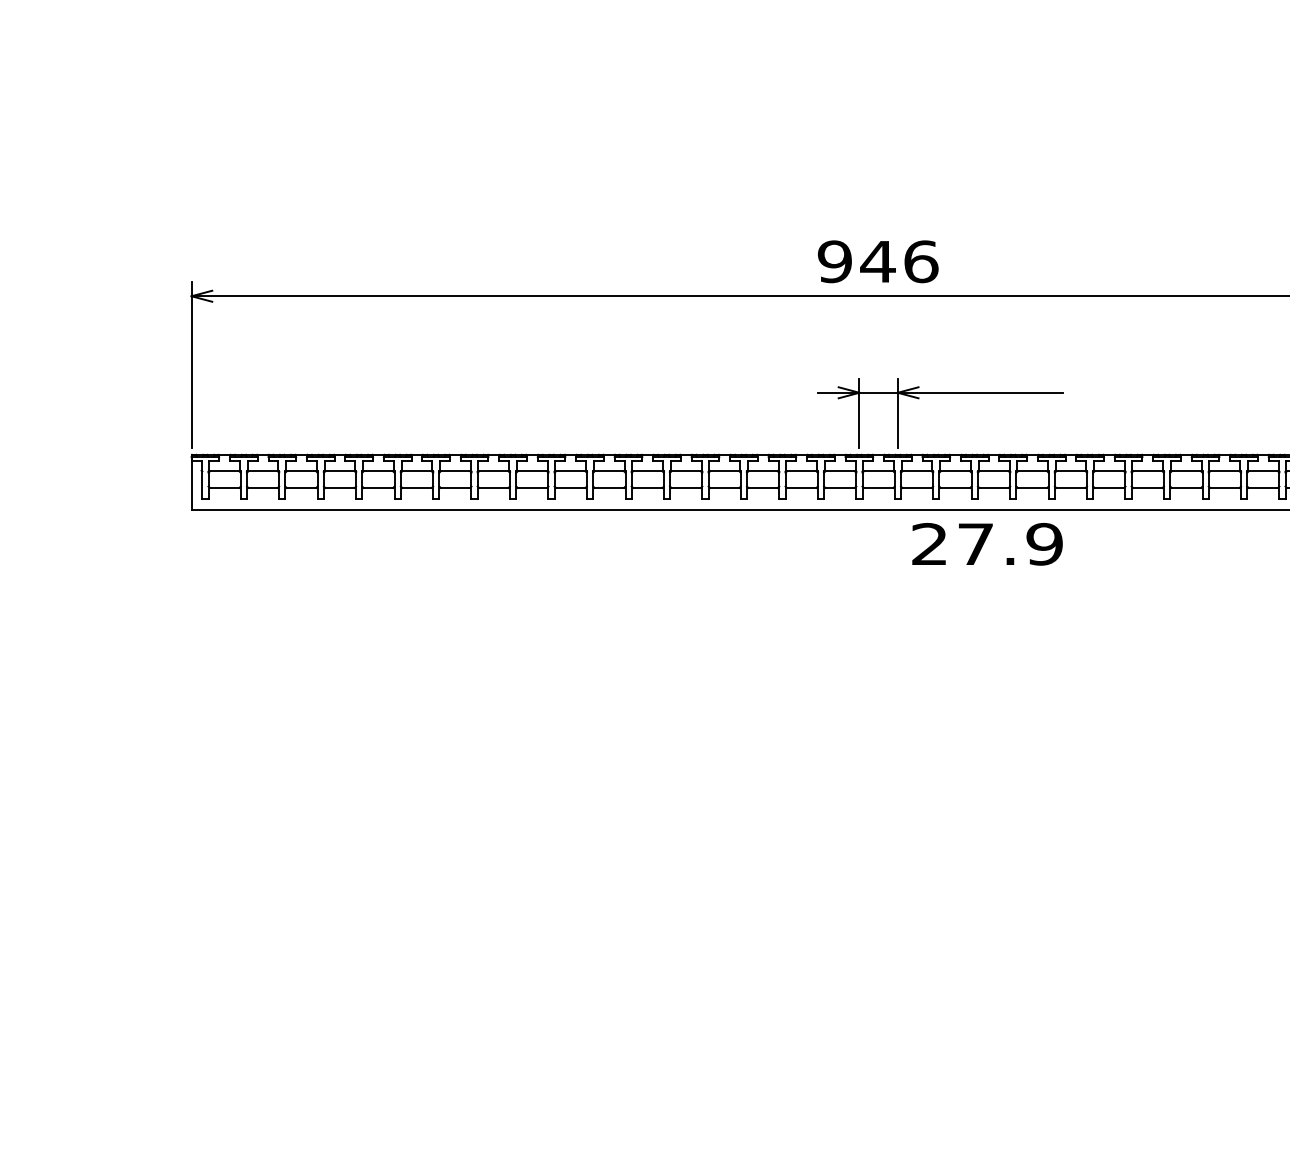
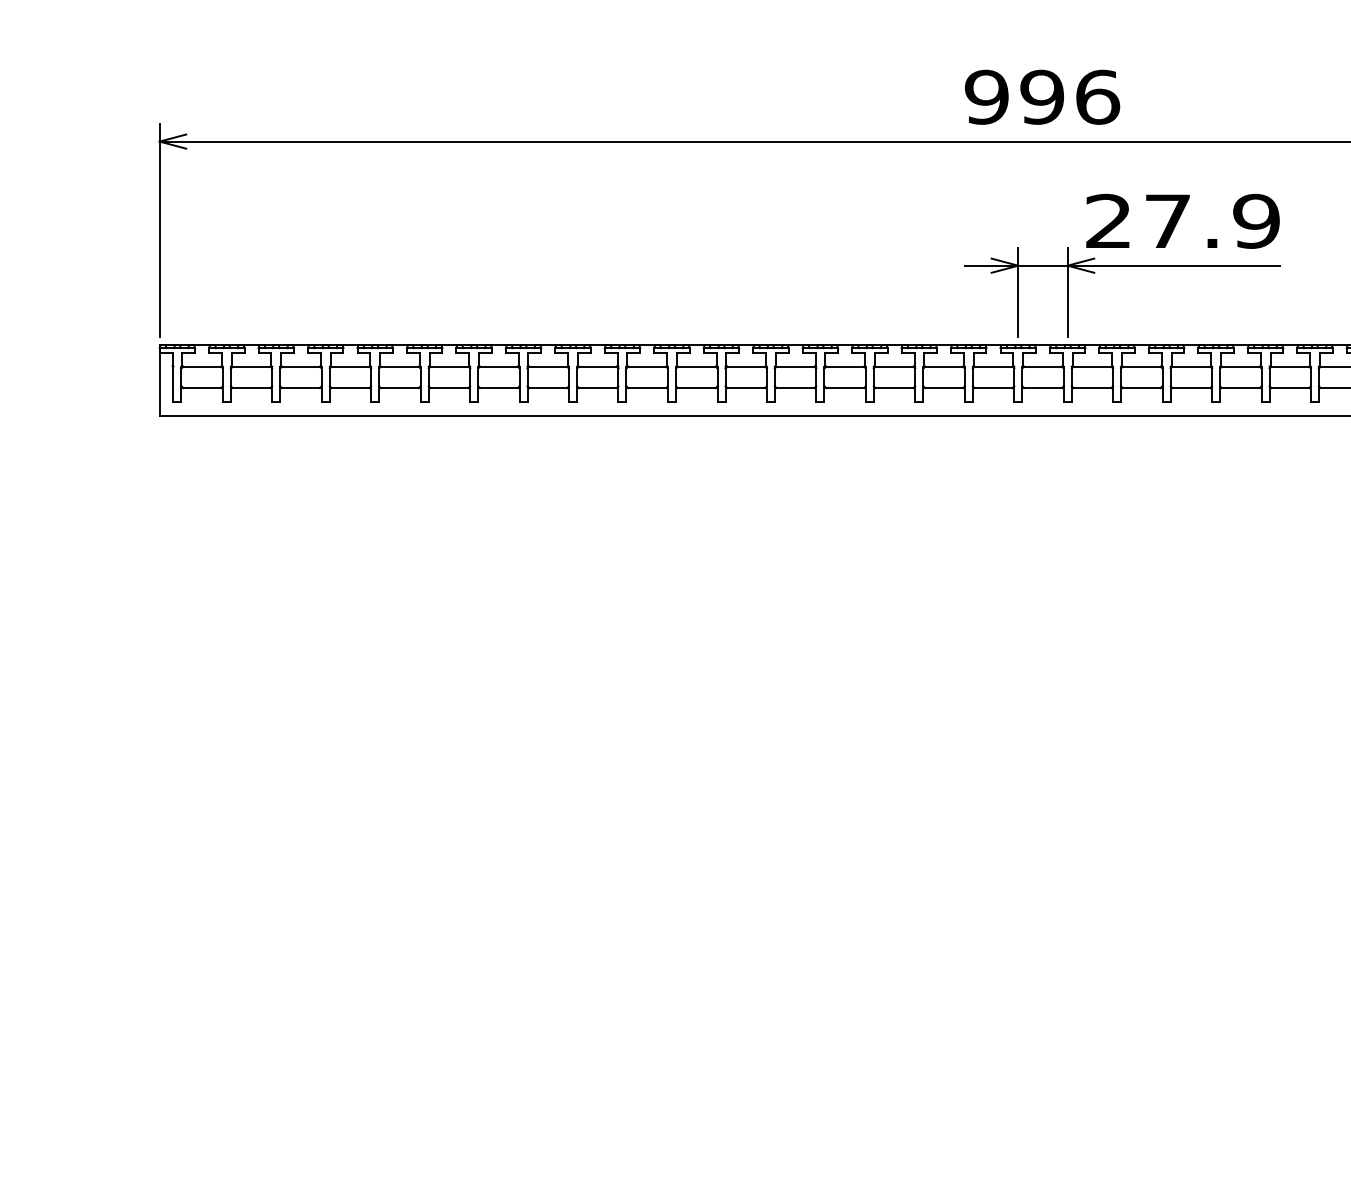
text: (877, 261) -> (1041, 96), 946 -> 996
text: (987, 544) -> (1182, 221), moved

